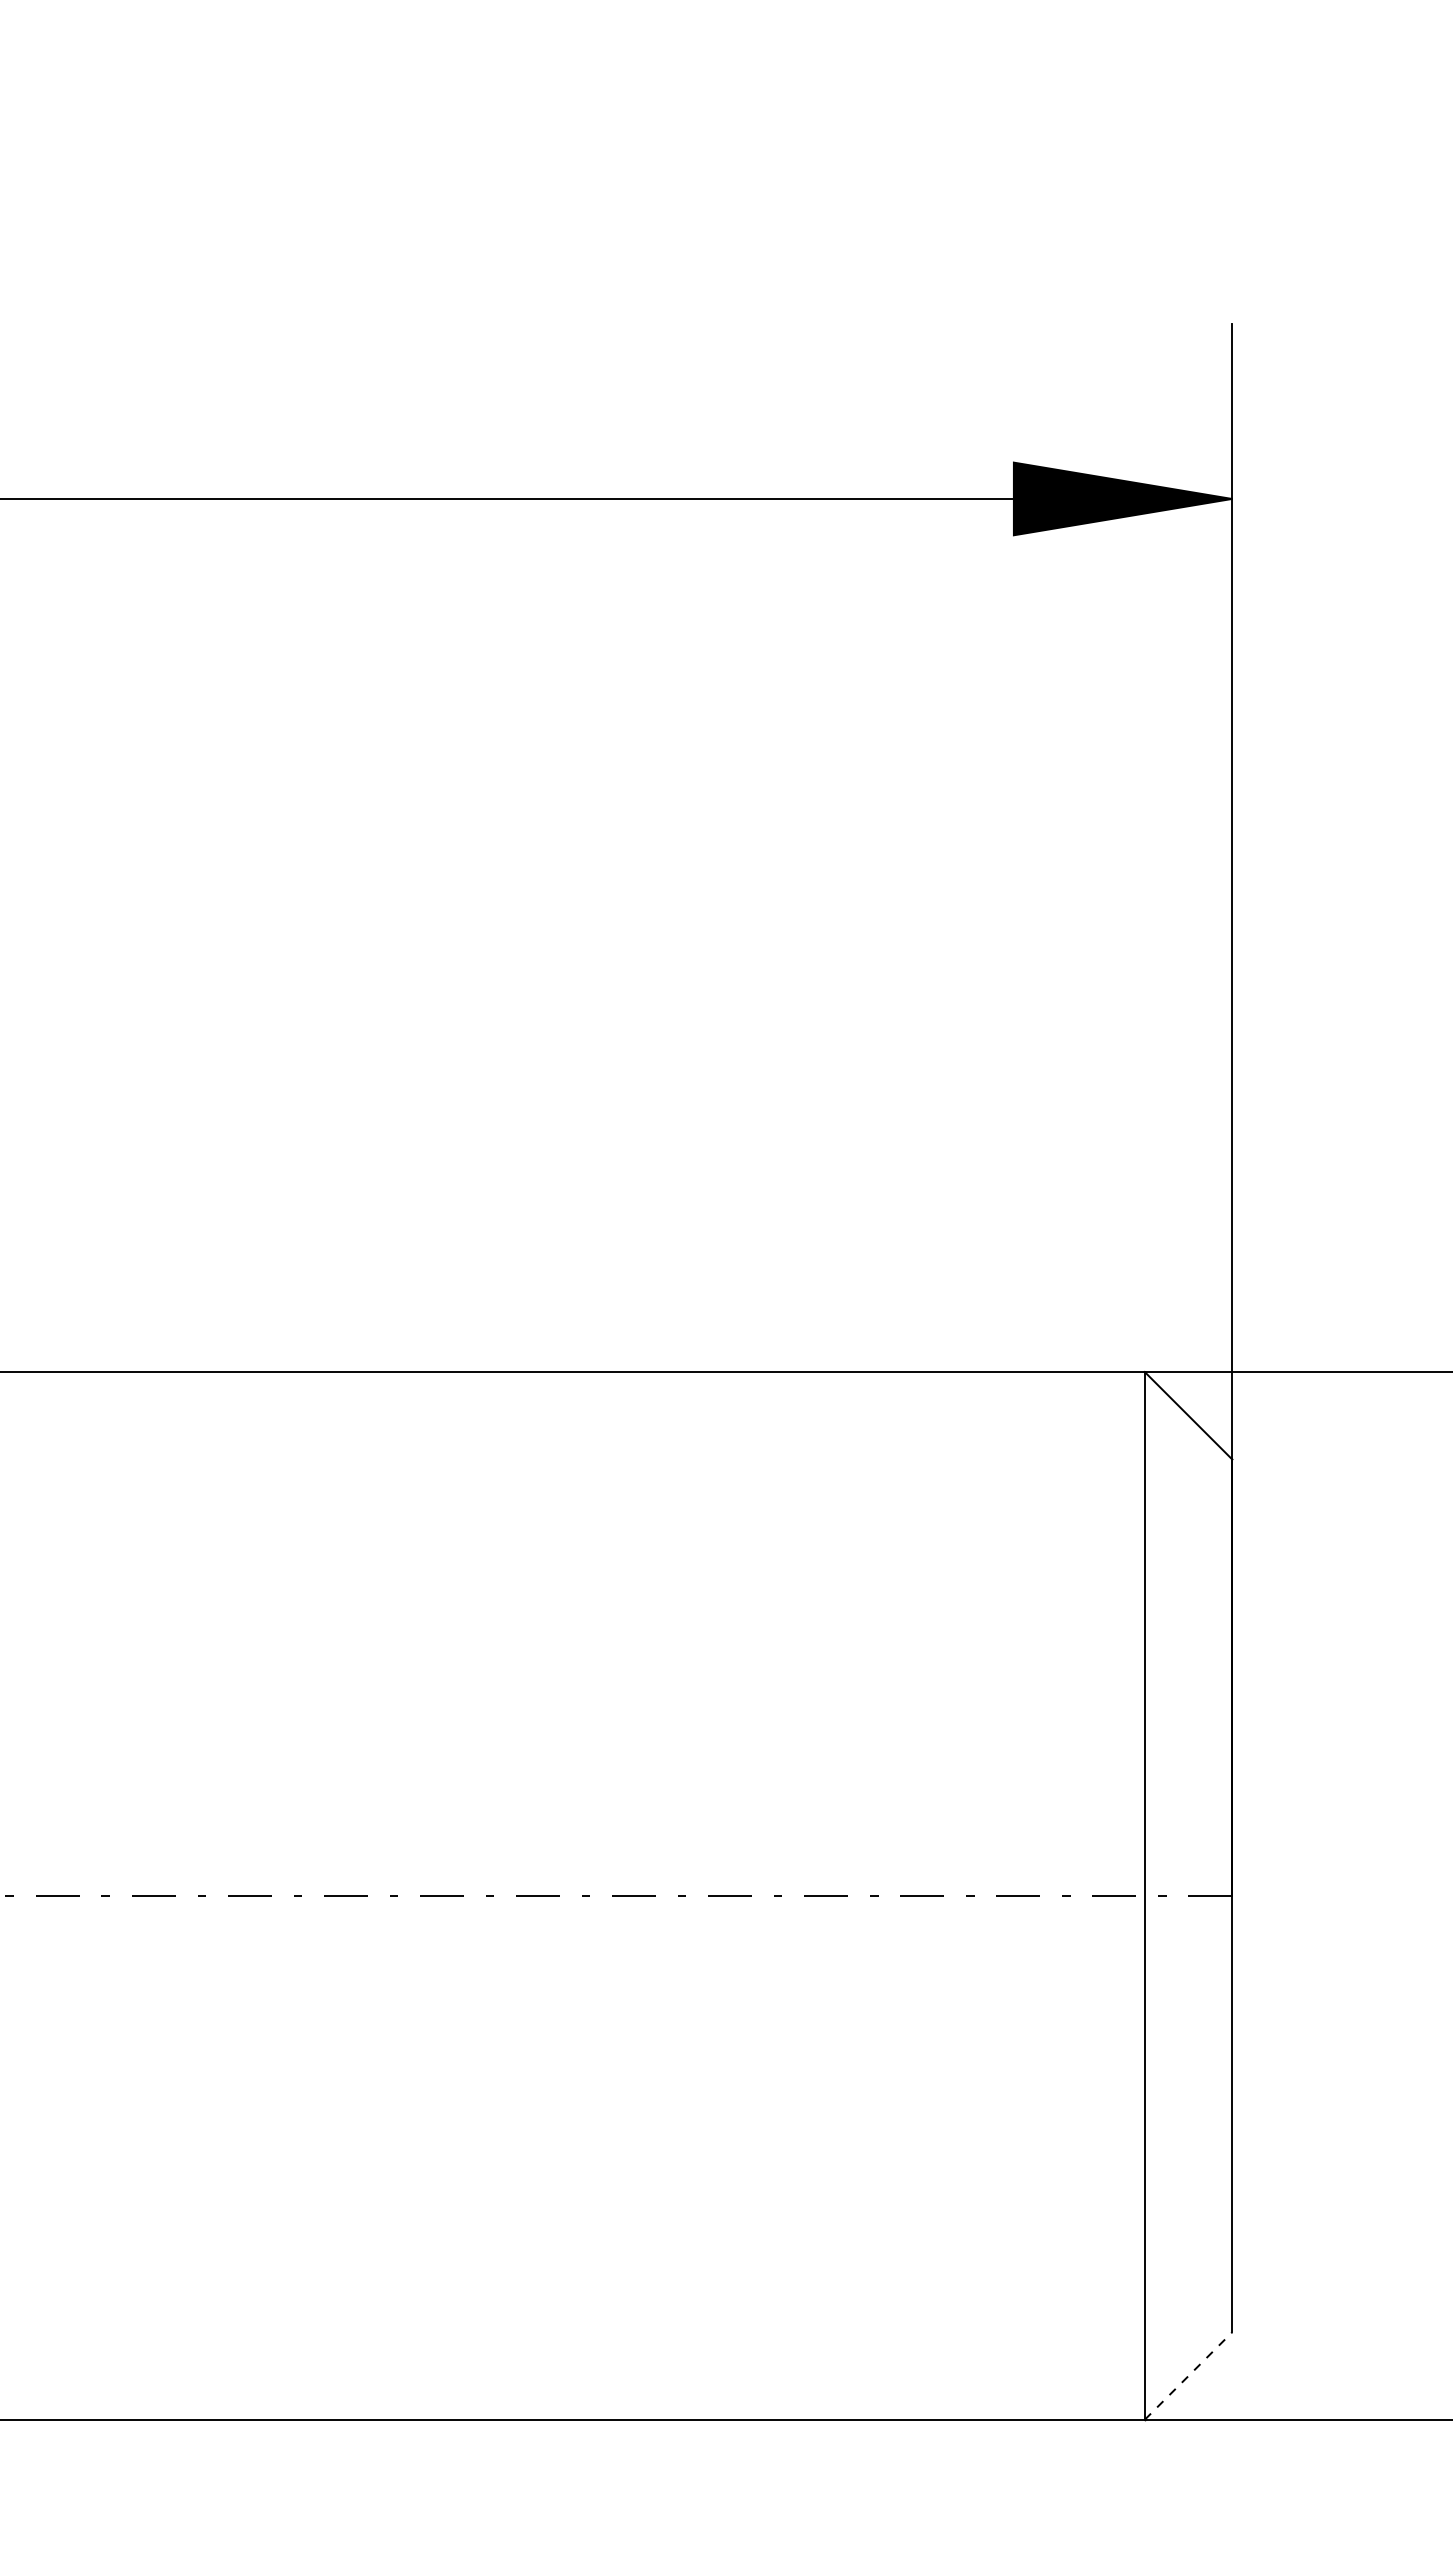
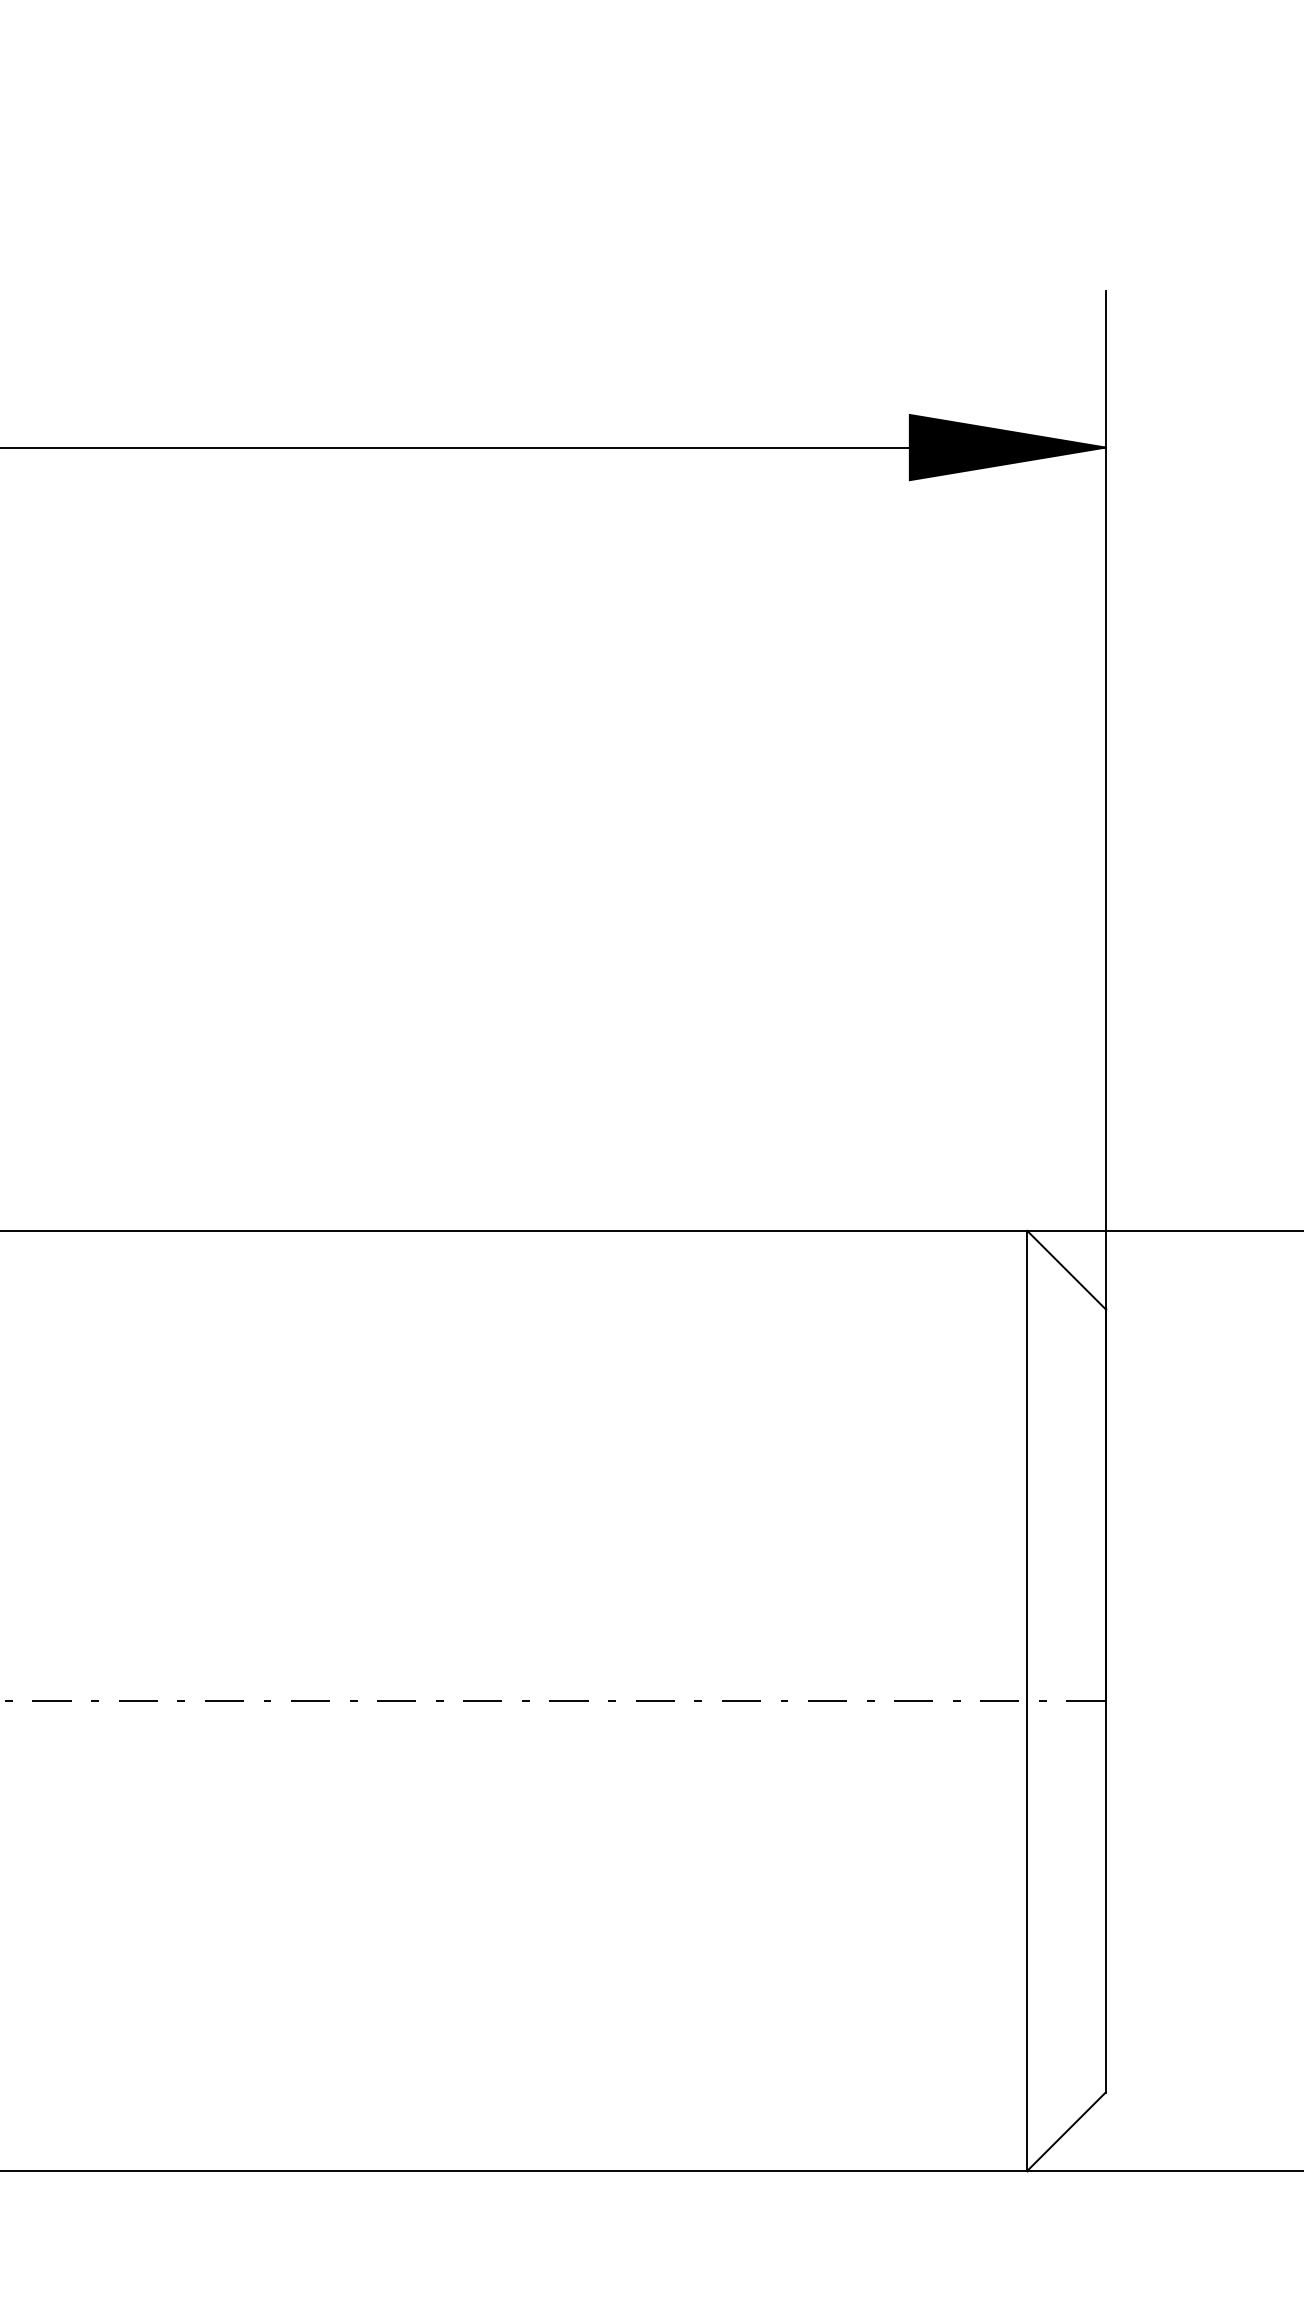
line: (1188, 2376) -> (1066, 2132), dashed -> solid

